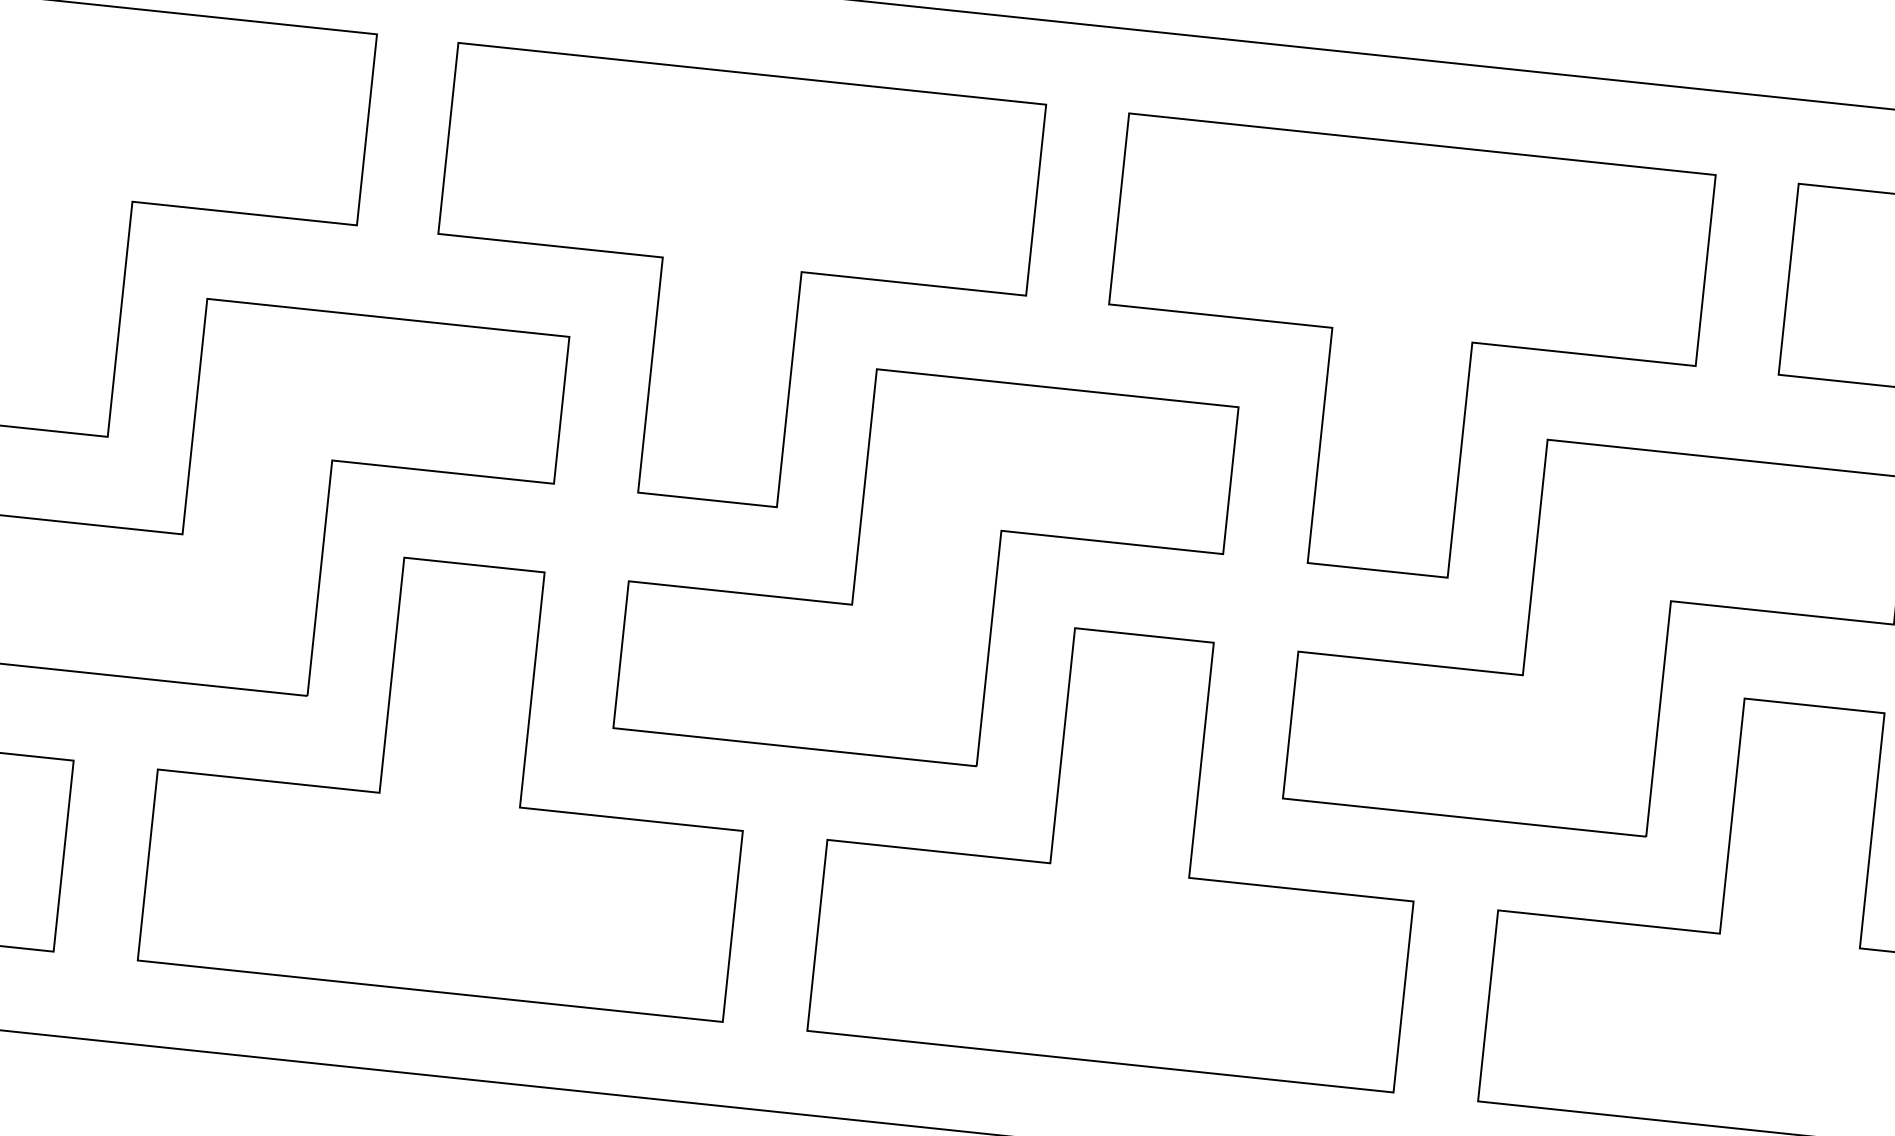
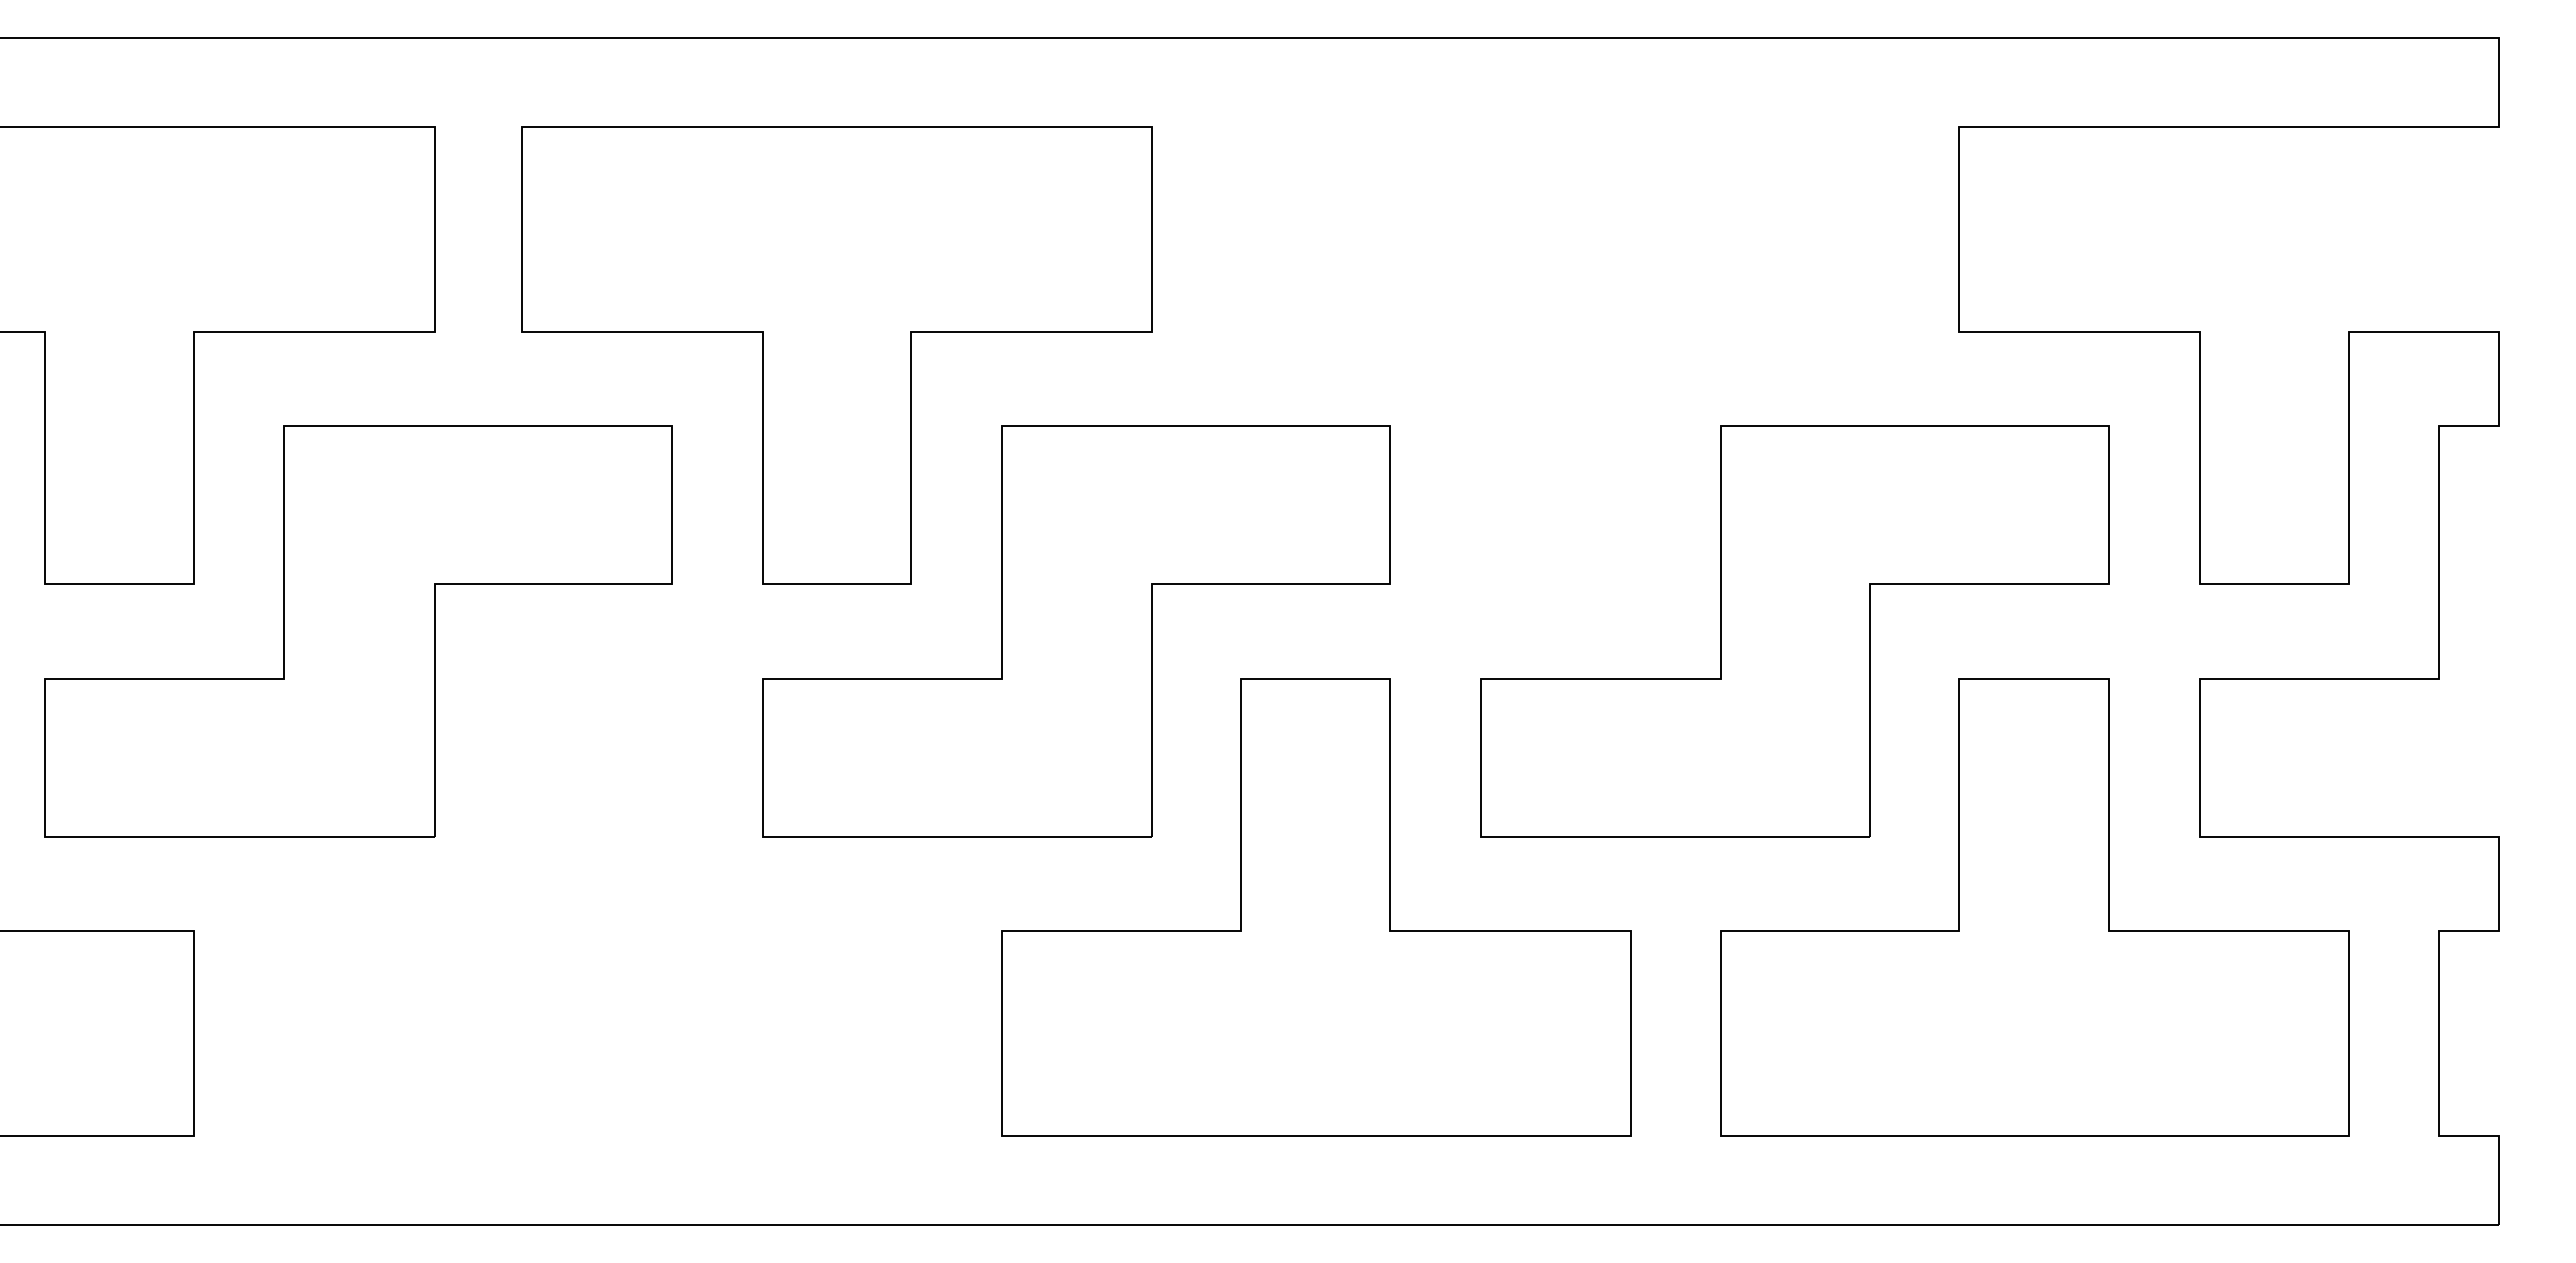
part: (1399, 357) -> (1555, 355), removed
part: (452, 778) -> (597, 907), removed

